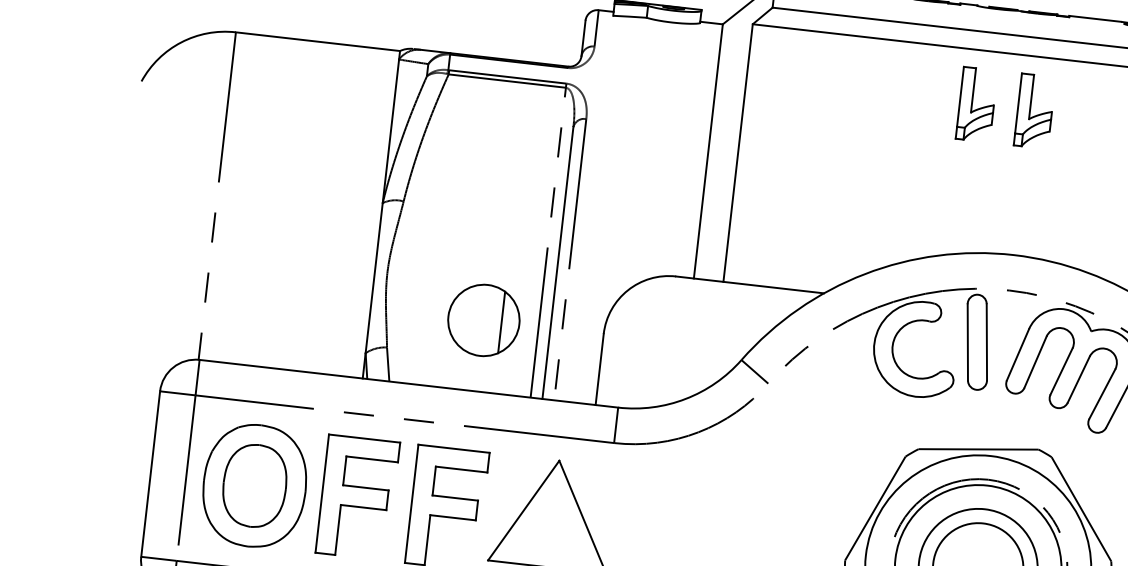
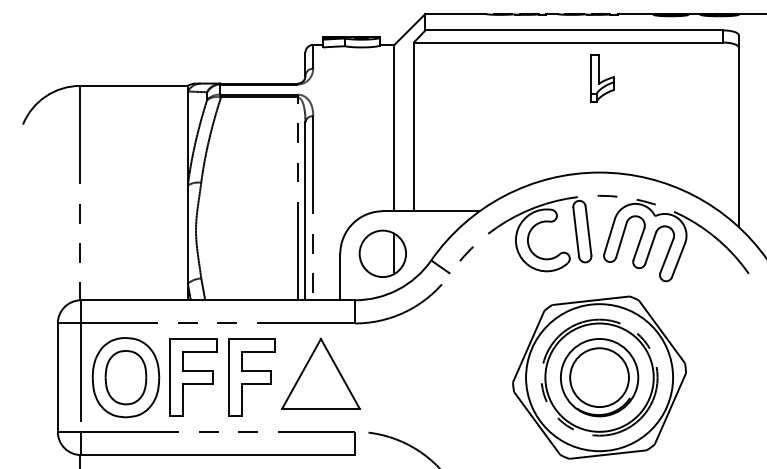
part: (976, 105) -> (564, 78), removed
part: (483, 319) -> (382, 253), moved

